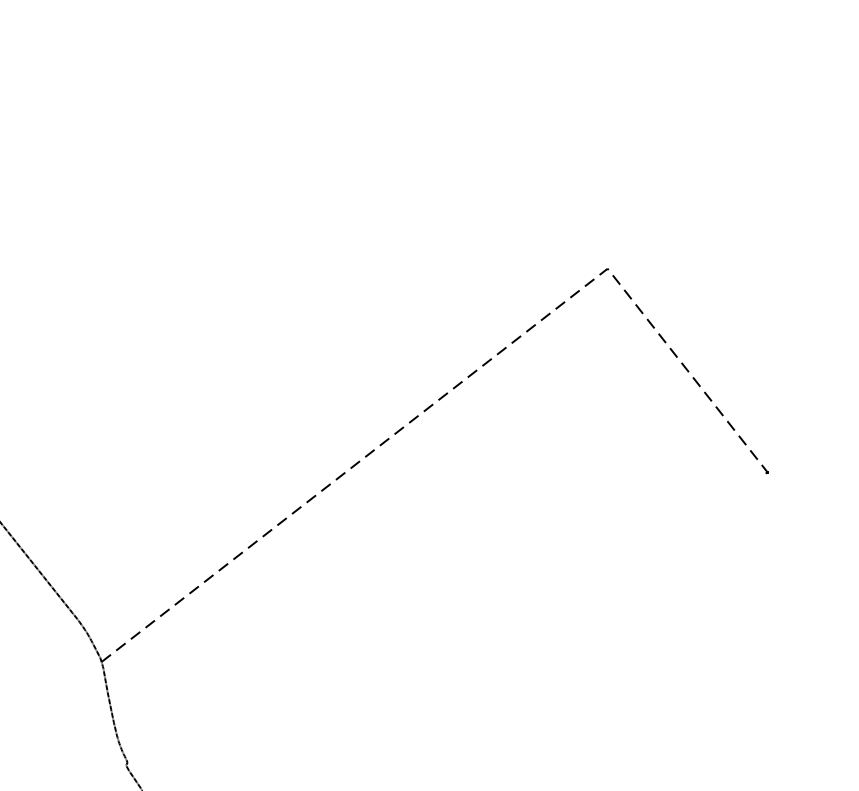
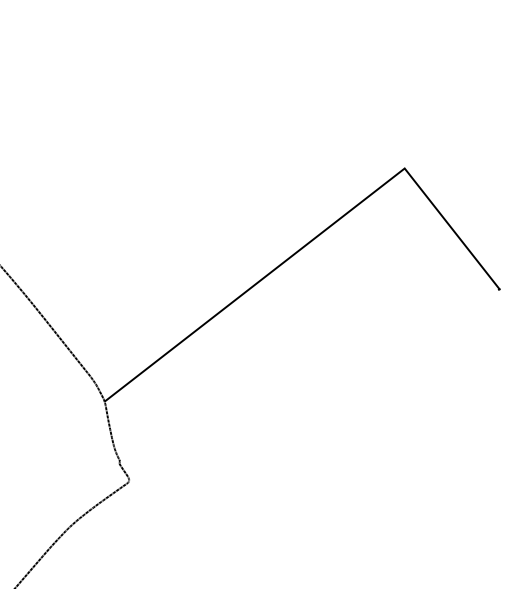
line: (460, 383) -> (317, 236), dashed -> solid

